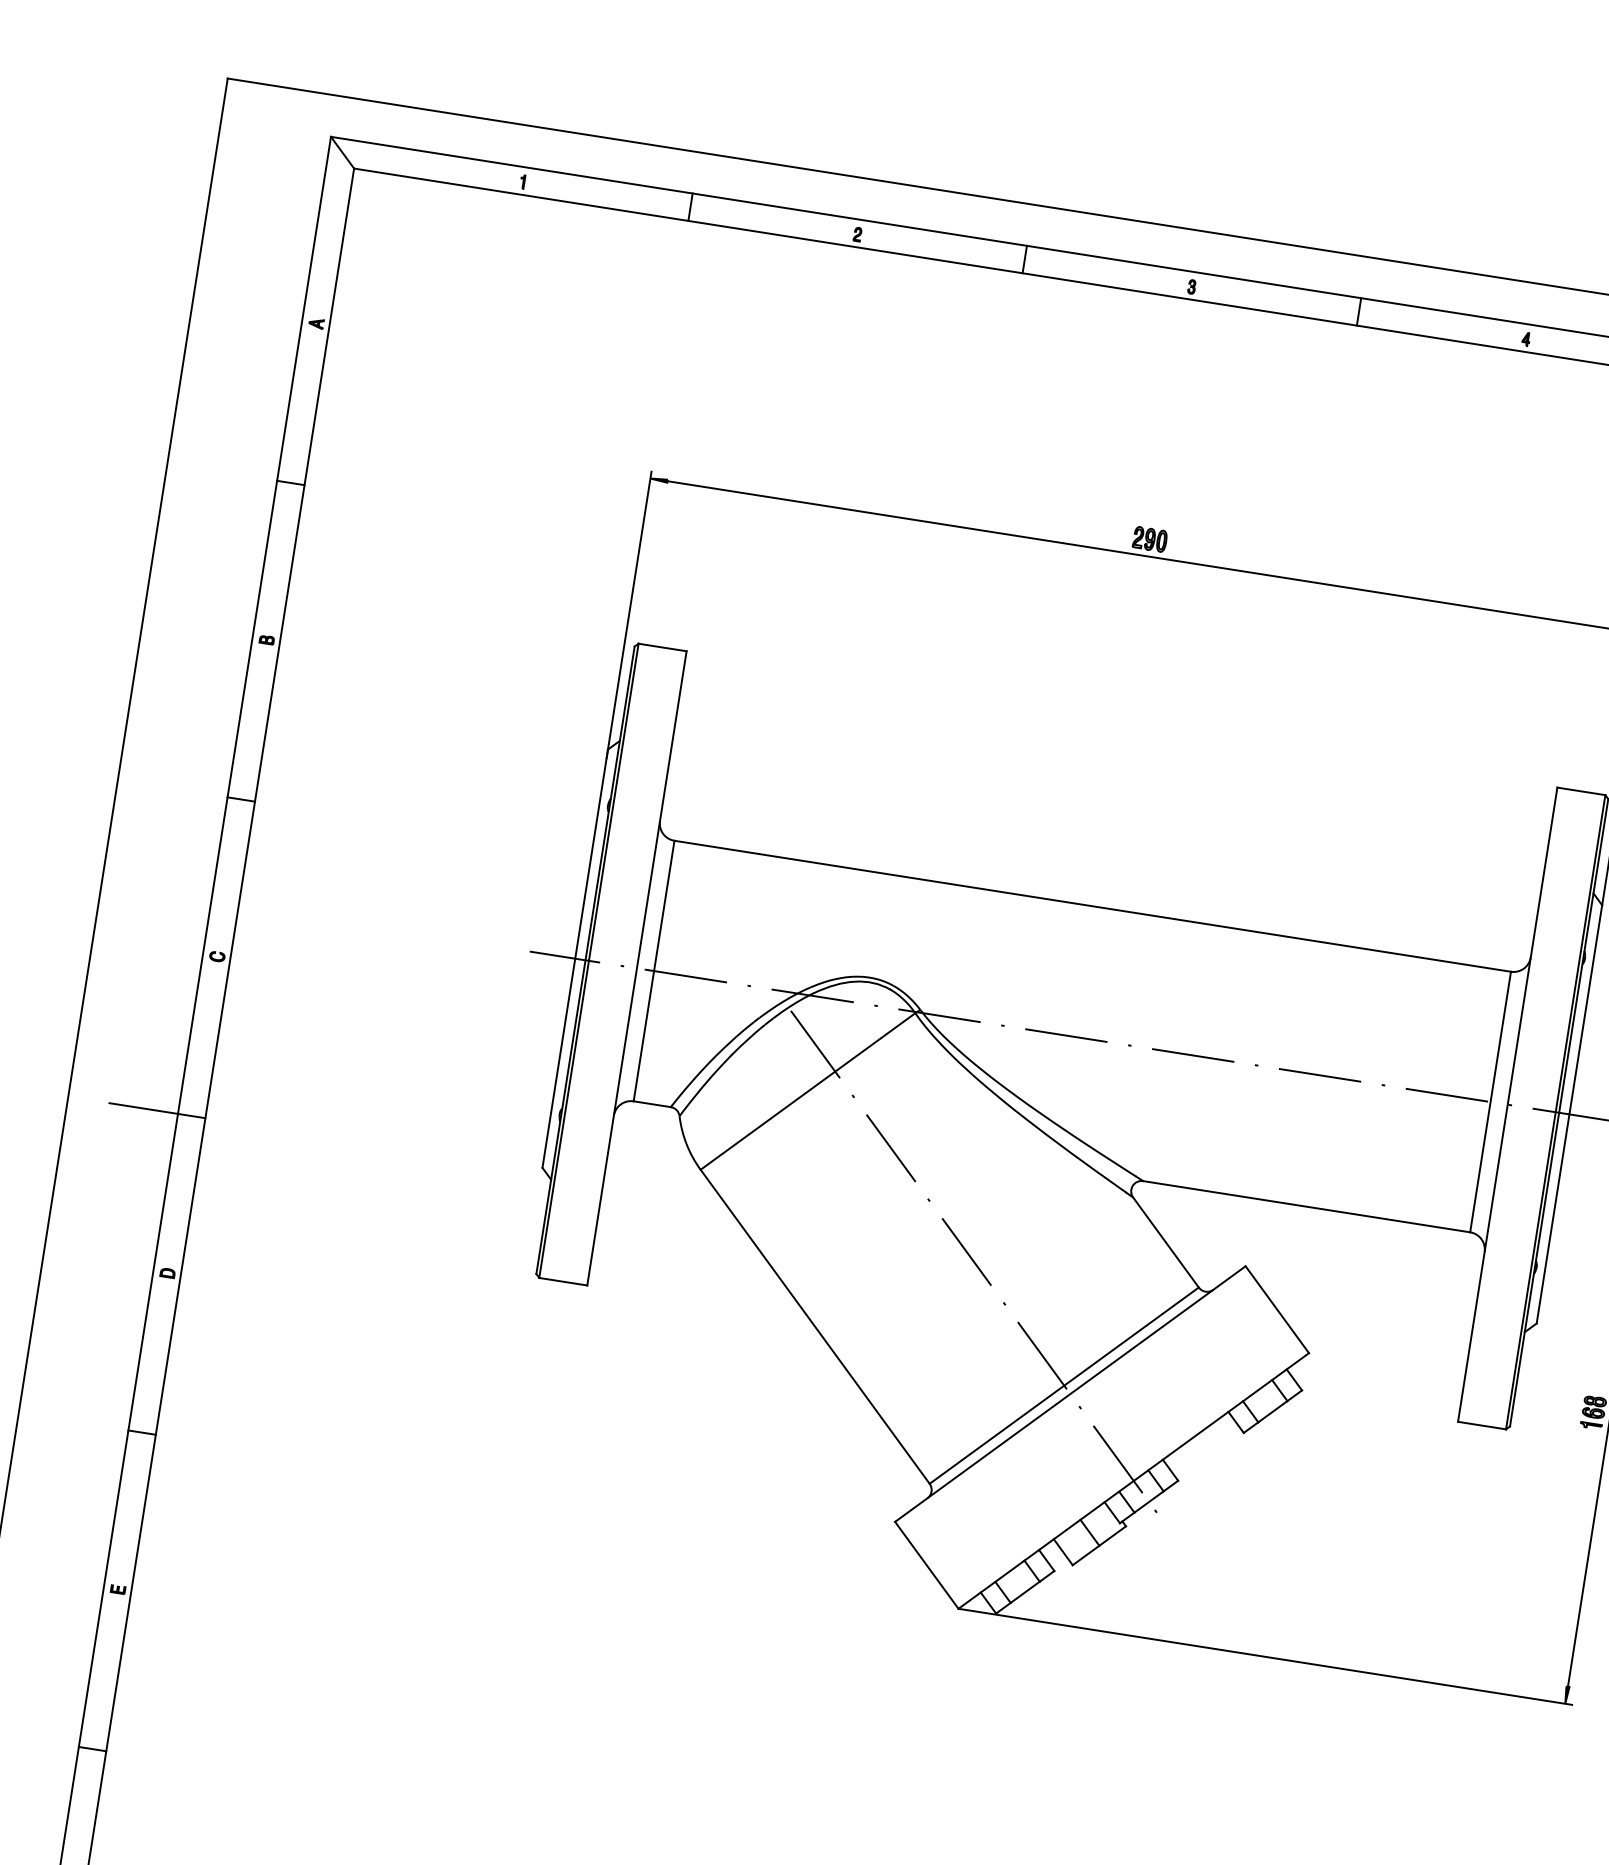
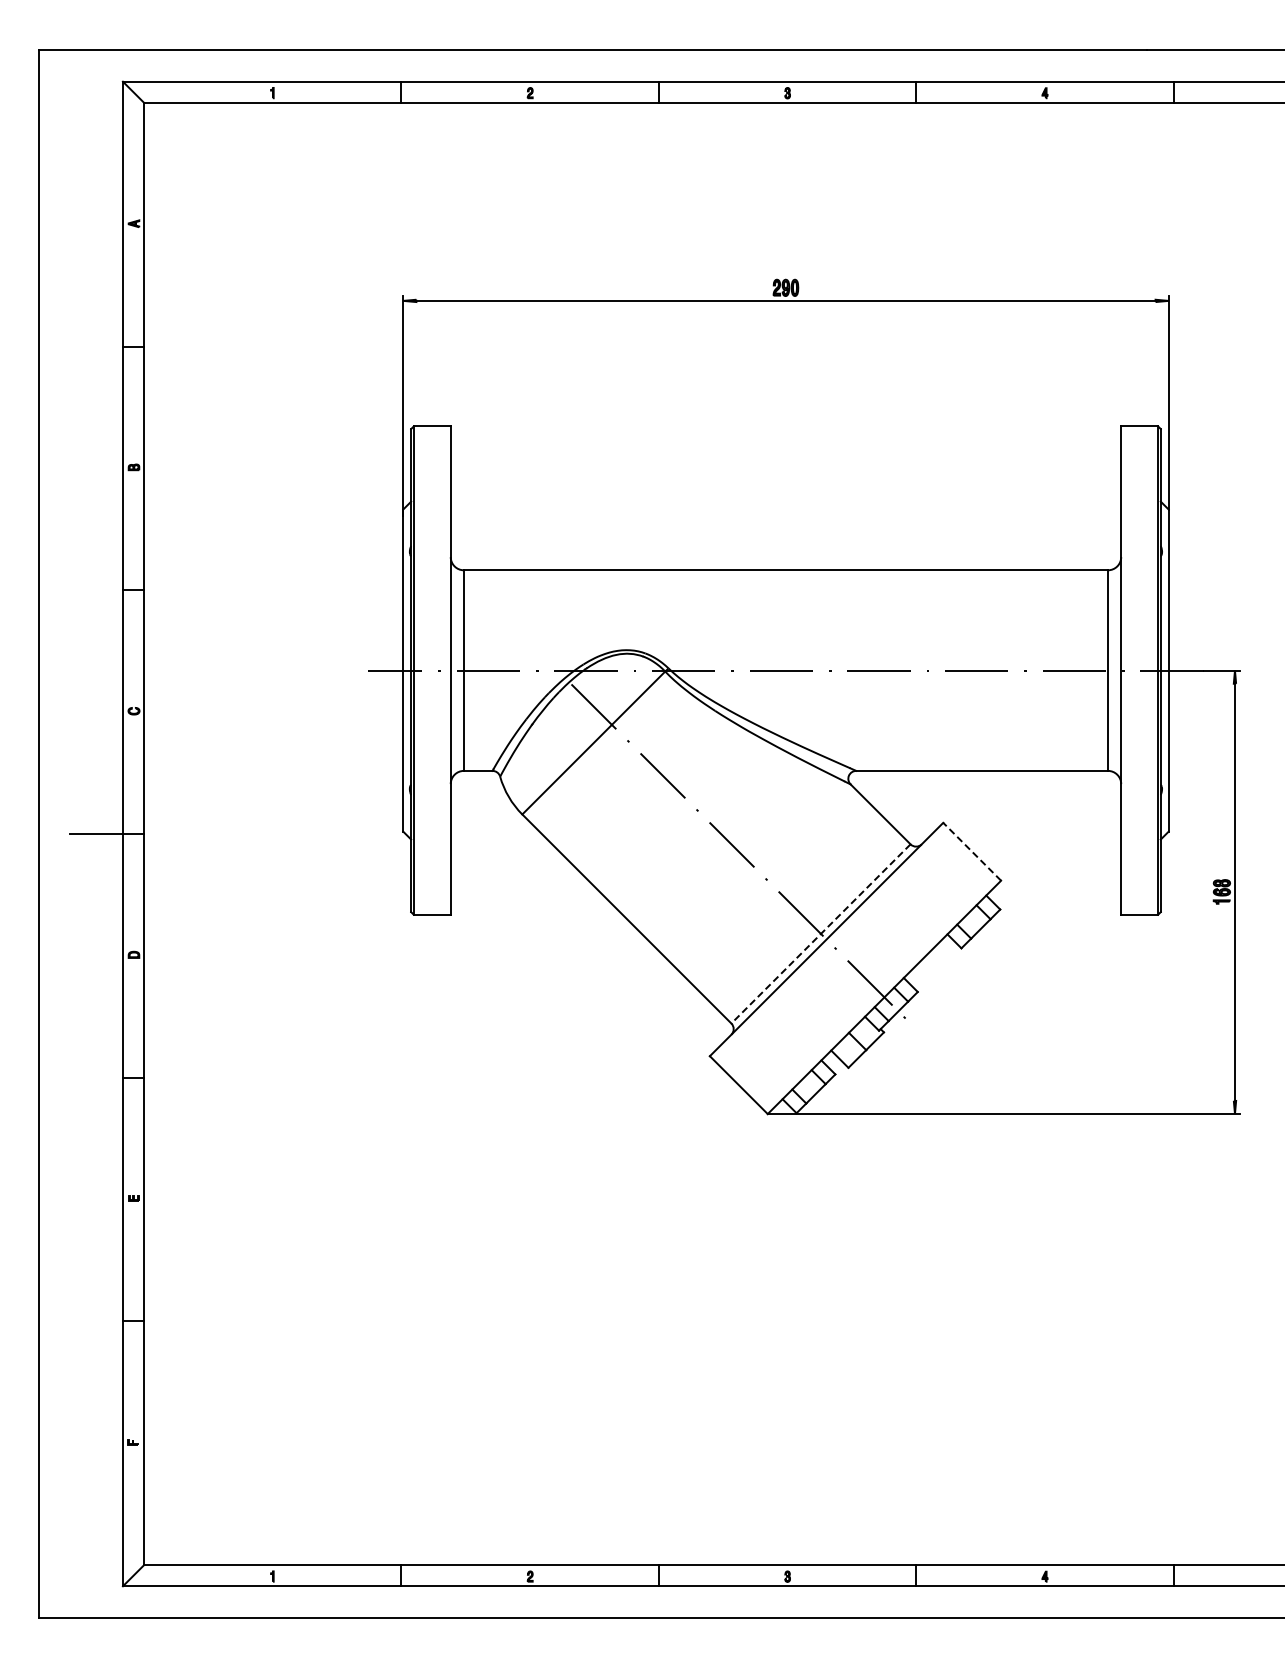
line: (1277, 1309) -> (972, 851), solid -> dashed
line: (1063, 1385) -> (820, 933), solid -> dashed

